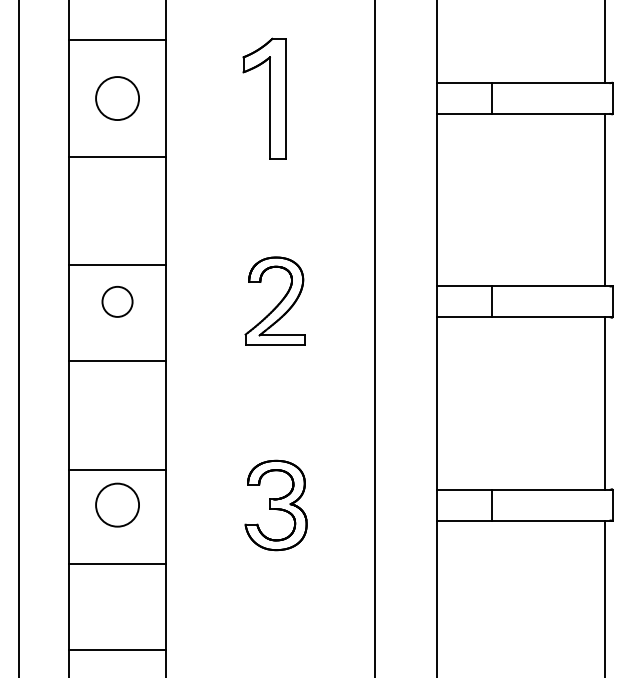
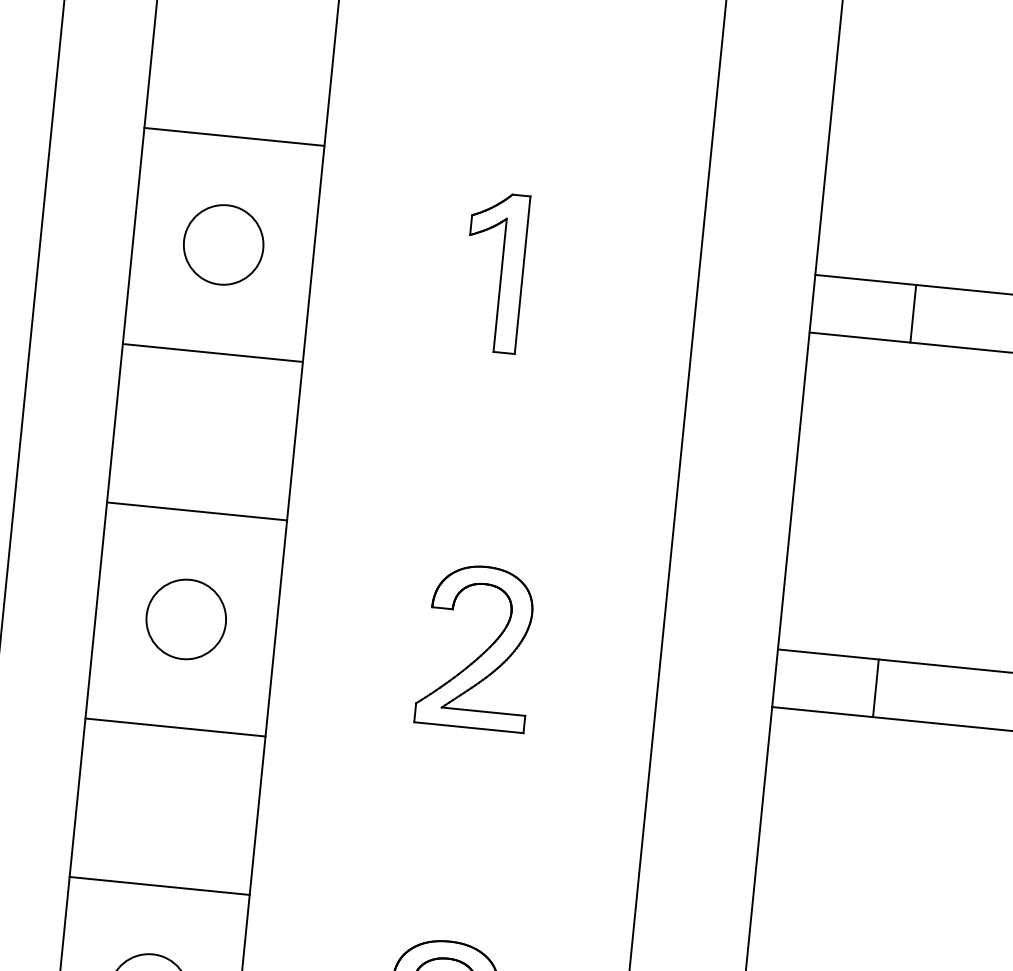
part: (264, 98) -> (494, 271), size x0.71
line: (117, 265) -> (196, 511), moved
circle: (117, 301) -> (186, 618), size x1.43
line: (117, 469) -> (159, 885), moved

